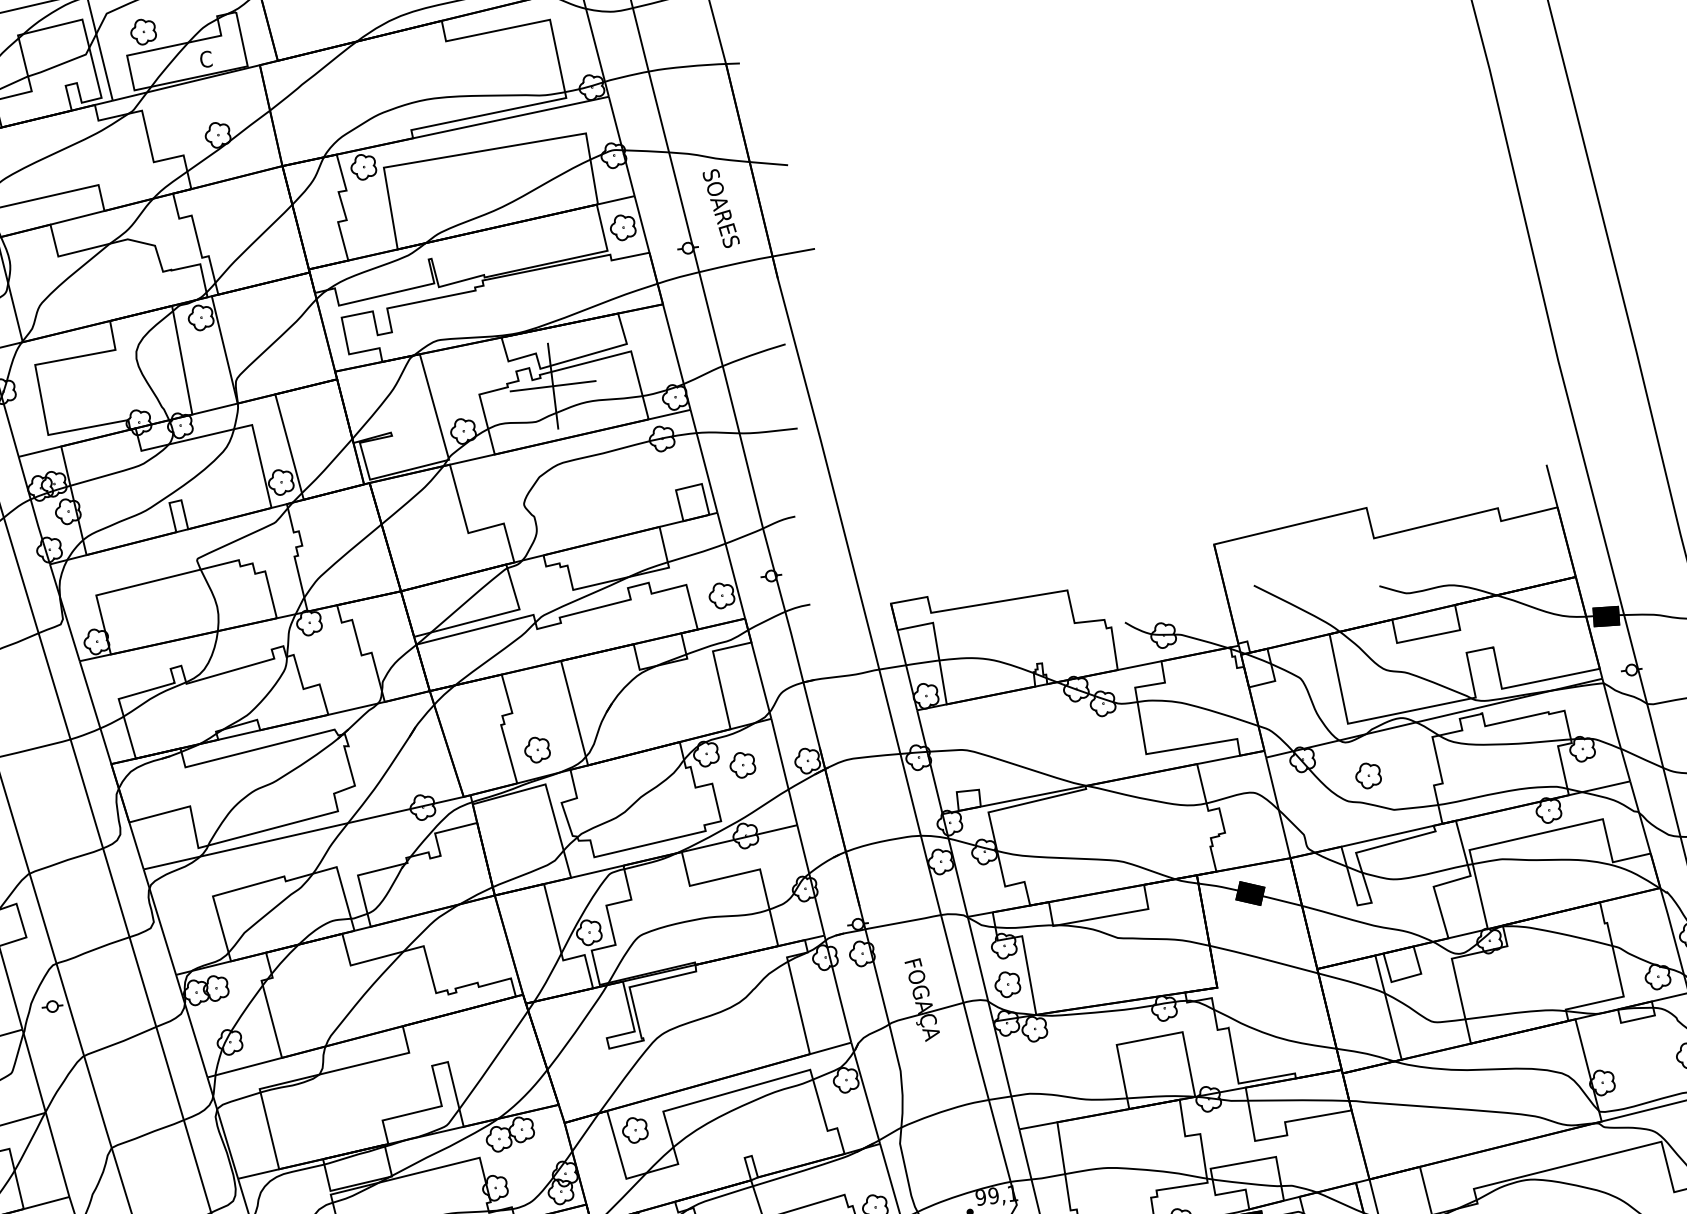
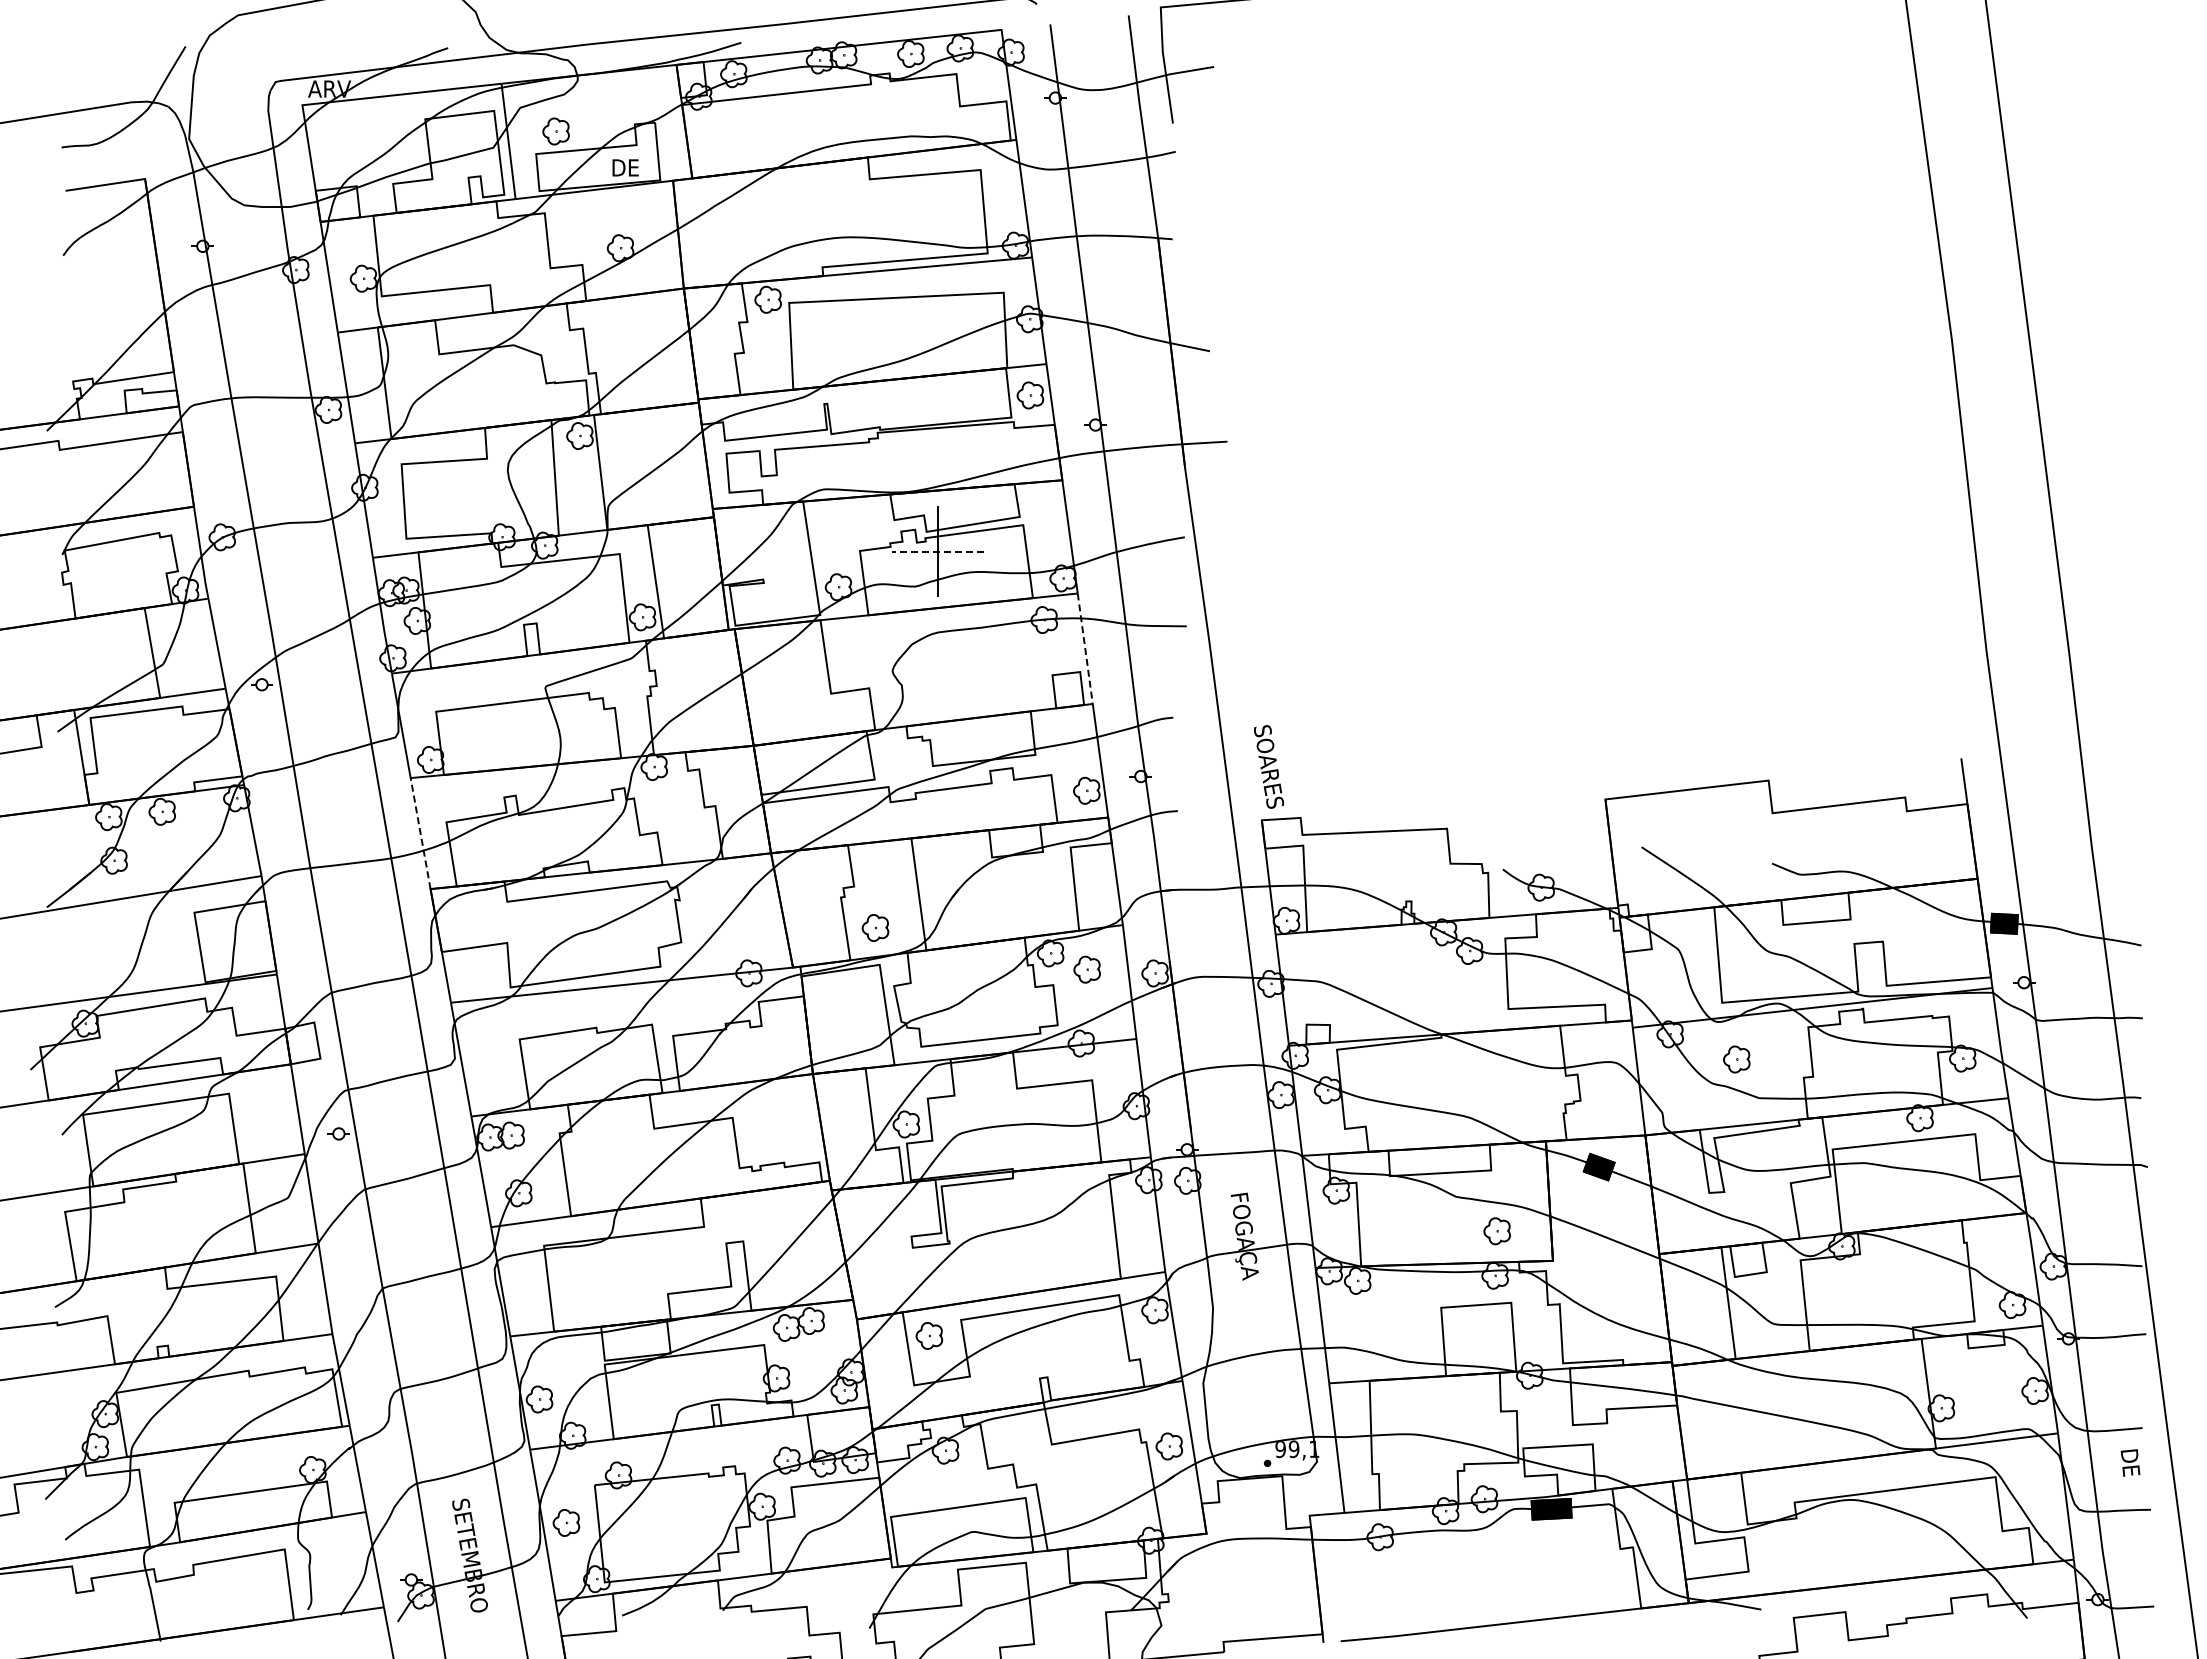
text: (212, 58) -> (624, 167), C -> DE
text: (720, 208) -> (1268, 766), moved
line: (552, 386) -> (937, 551), solid -> dashed
line: (704, 461) -> (1085, 648), solid -> dashed
line: (95, 712) -> (420, 833), solid -> dashed
part: (1006, 984) -> (1496, 1231), moved

